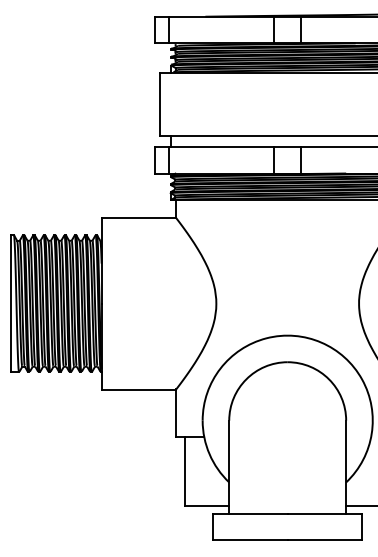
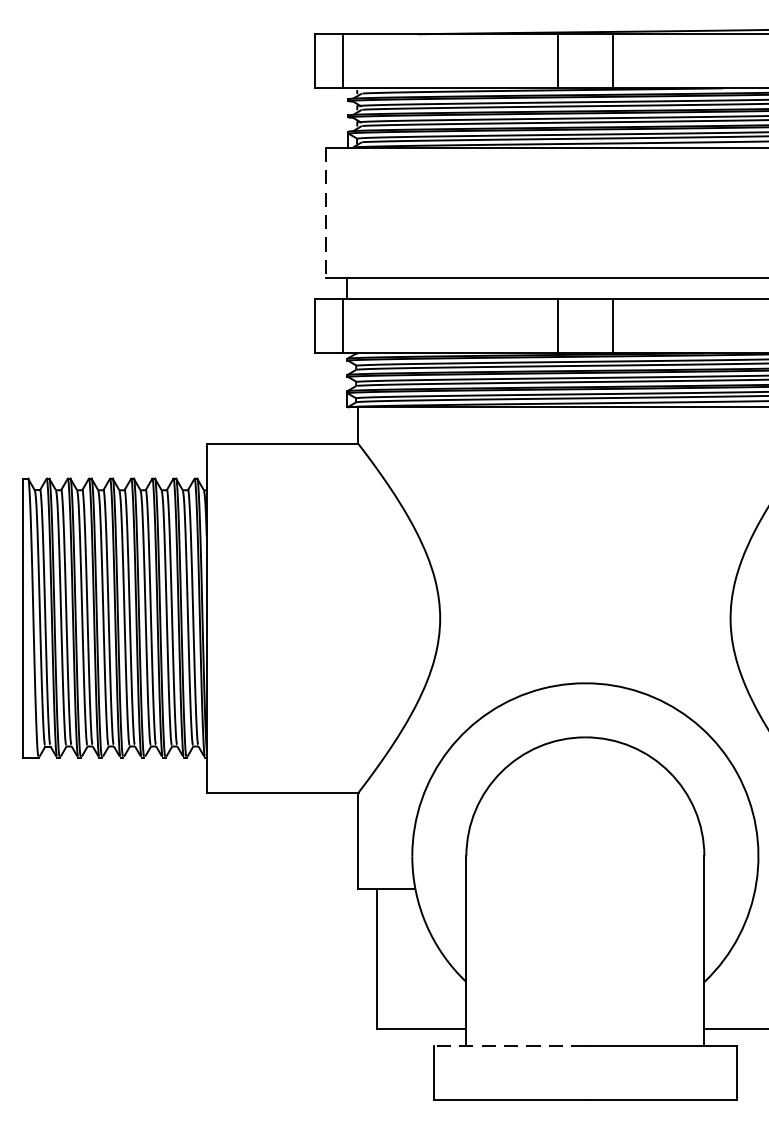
line: (160, 104) -> (326, 212), solid -> dashed
line: (250, 513) -> (509, 1045), solid -> dashed

